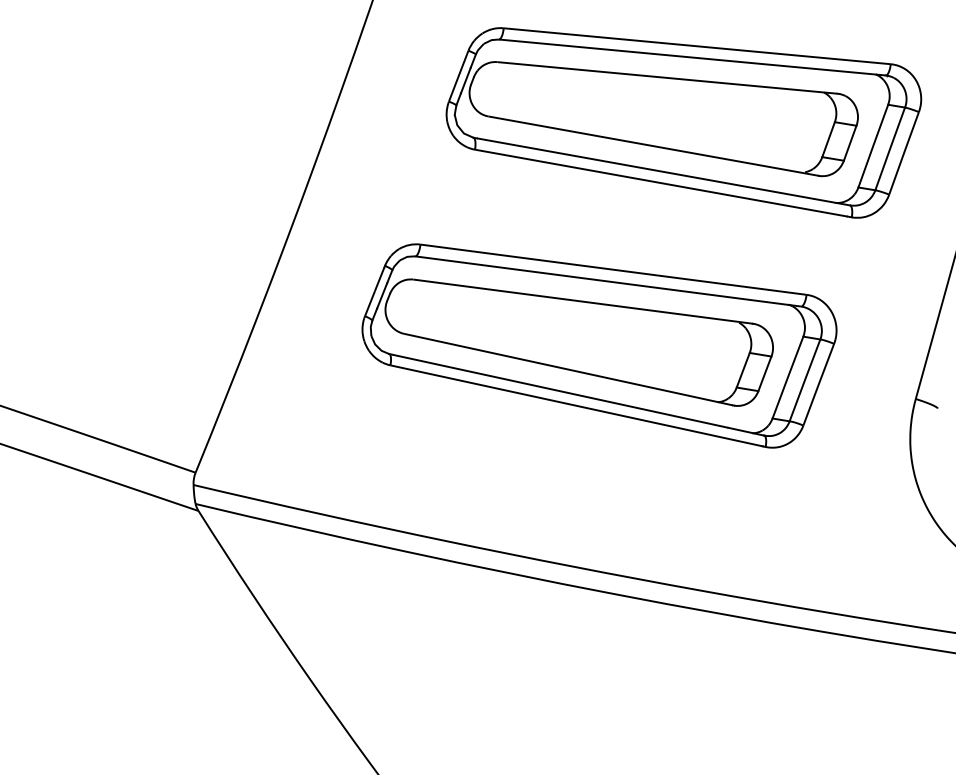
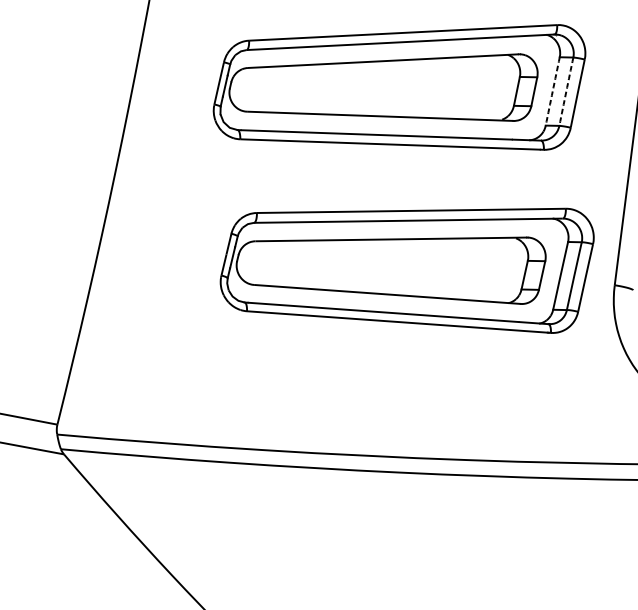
arc: (873, 146) -> (552, 91), solid -> dashed
arc: (890, 148) -> (566, 91), solid -> dashed
part: (599, 345) -> (408, 272), moved

